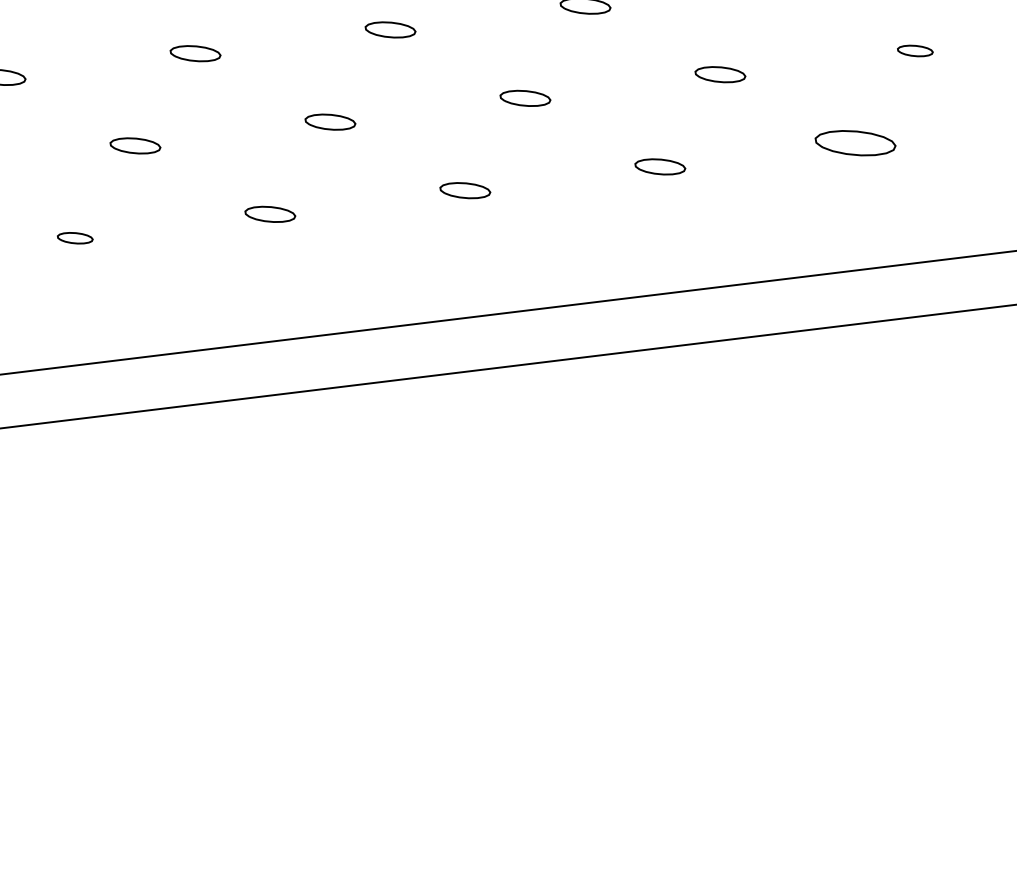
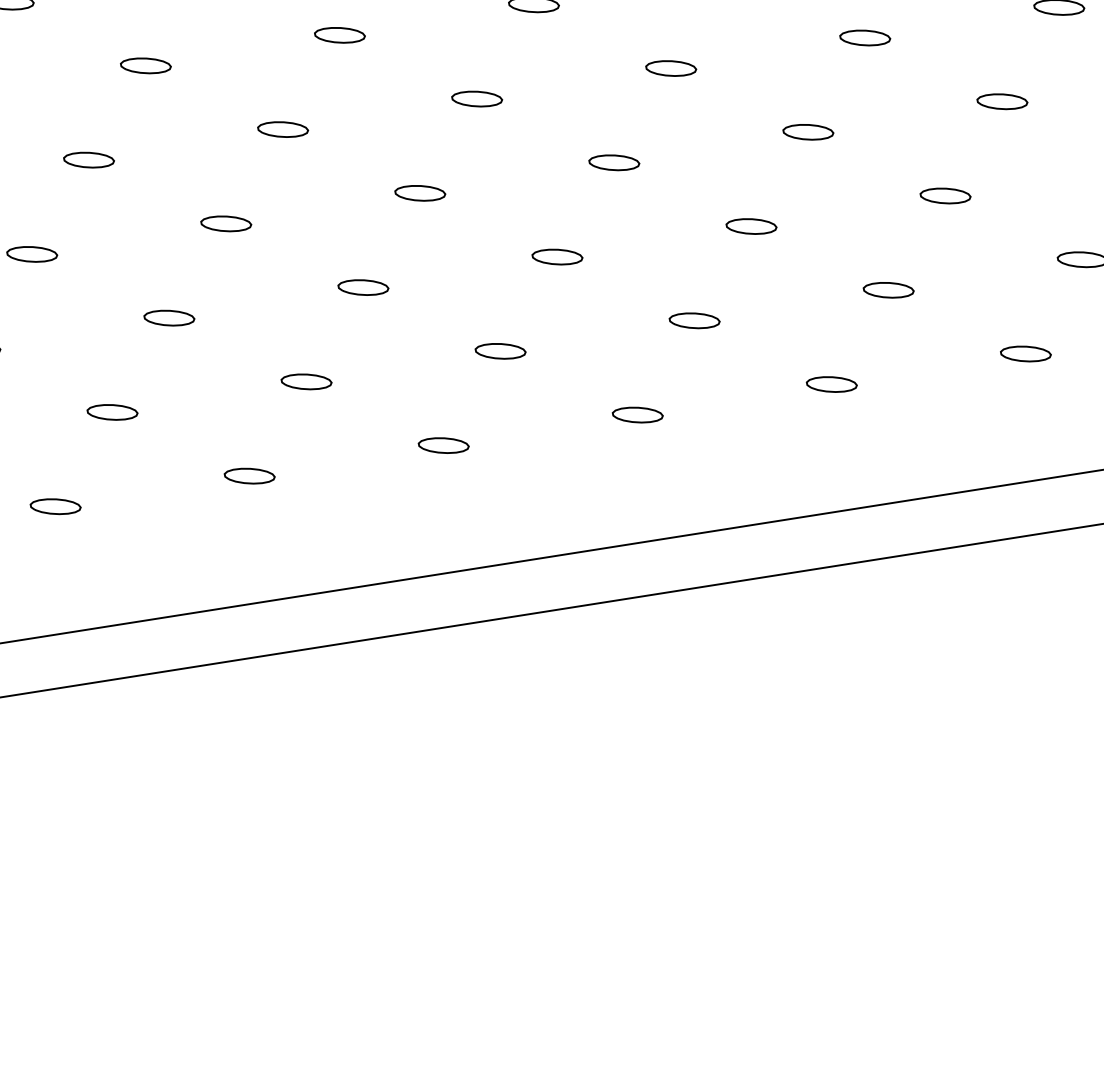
part: (915, 51) -> (888, 290), size x1.43
part: (854, 143) -> (831, 384), size x0.62
part: (75, 237) -> (55, 506), size x1.43

